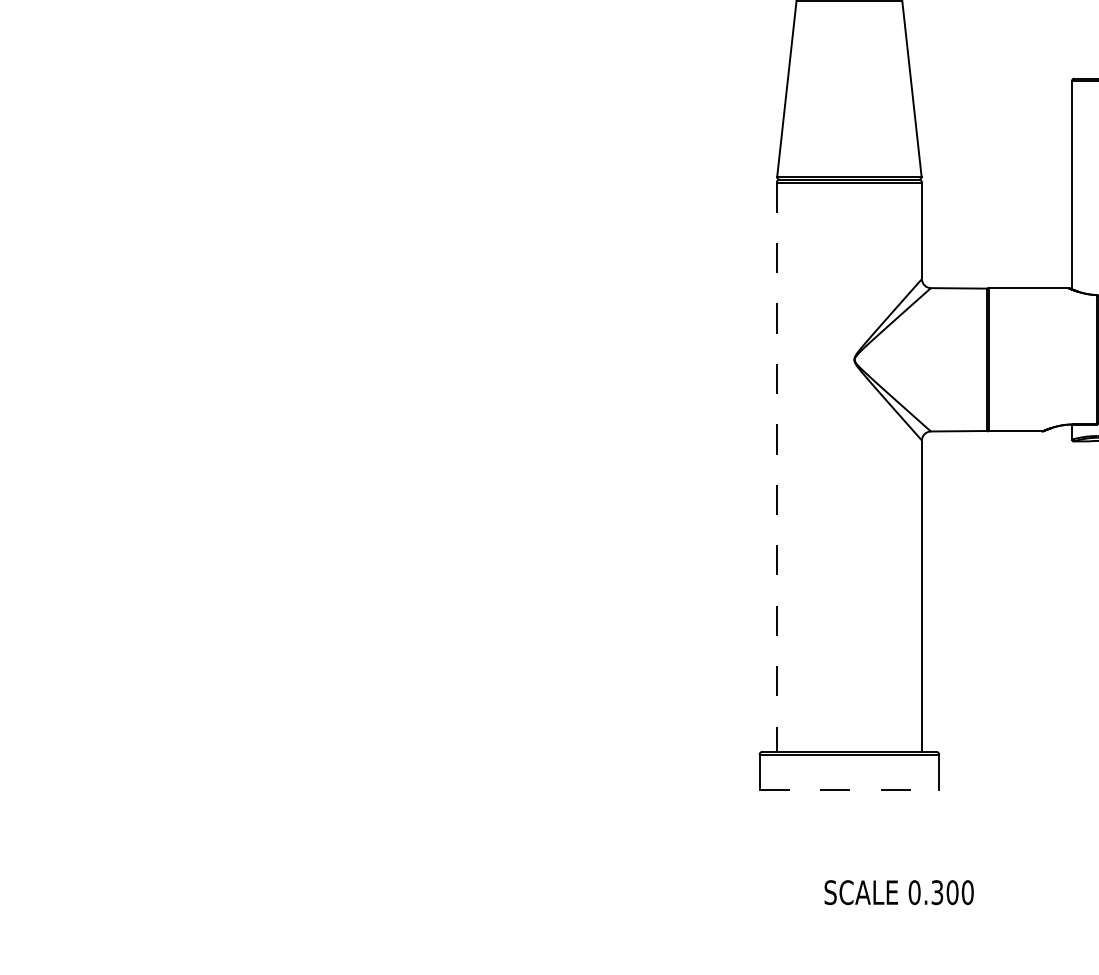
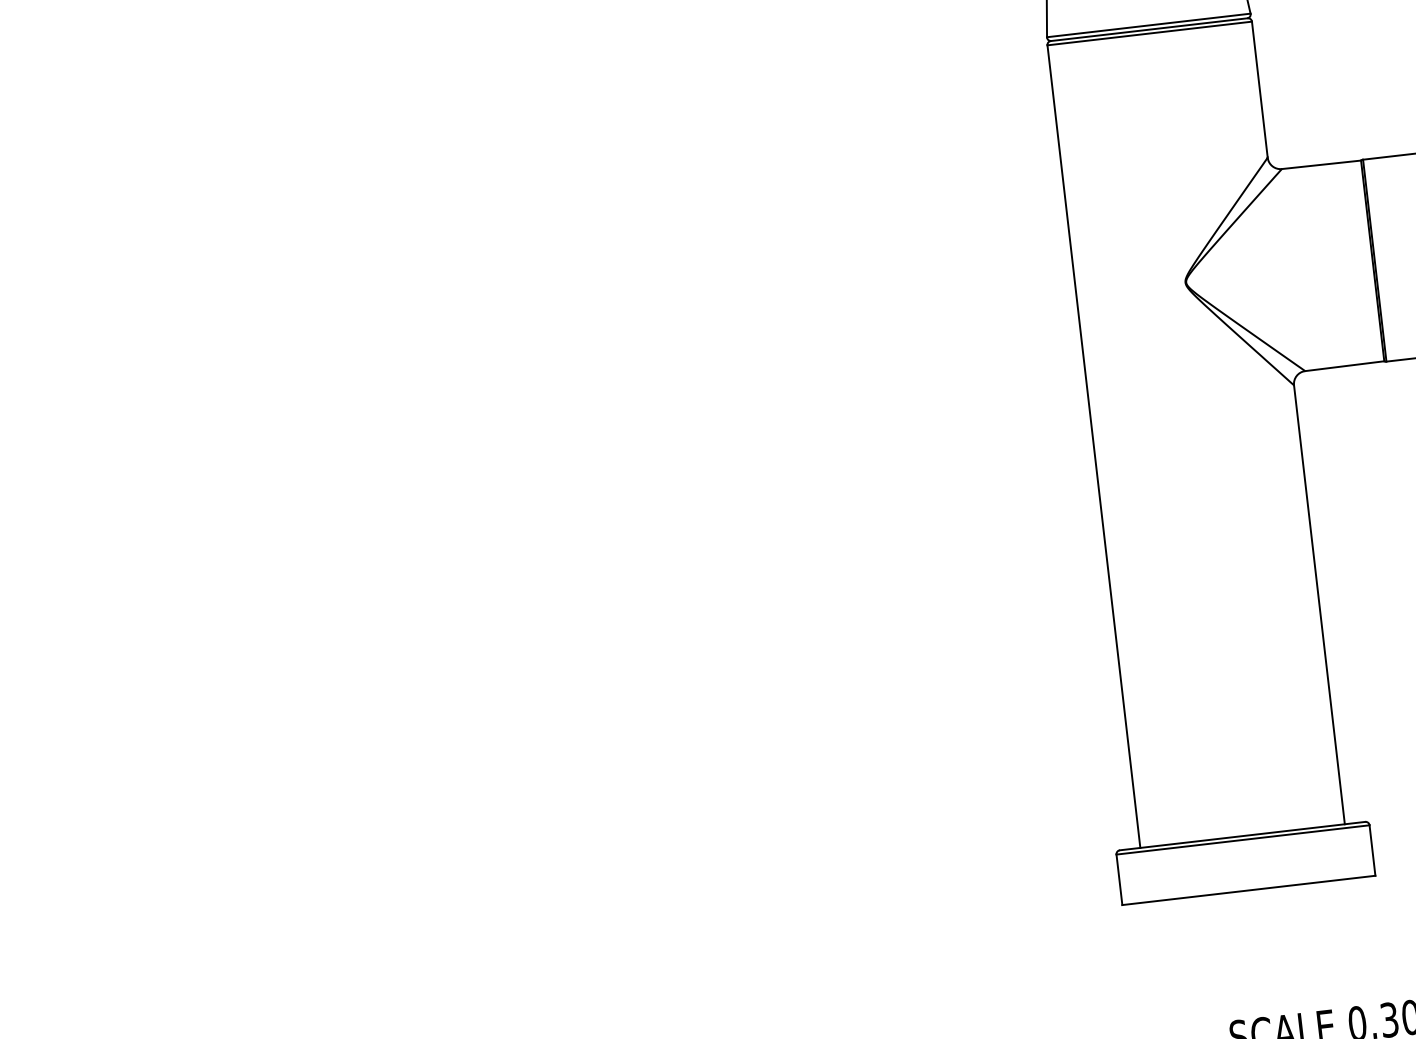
line: (776, 467) -> (1093, 447), dashed -> solid
line: (849, 790) -> (1249, 890), dashed -> solid

